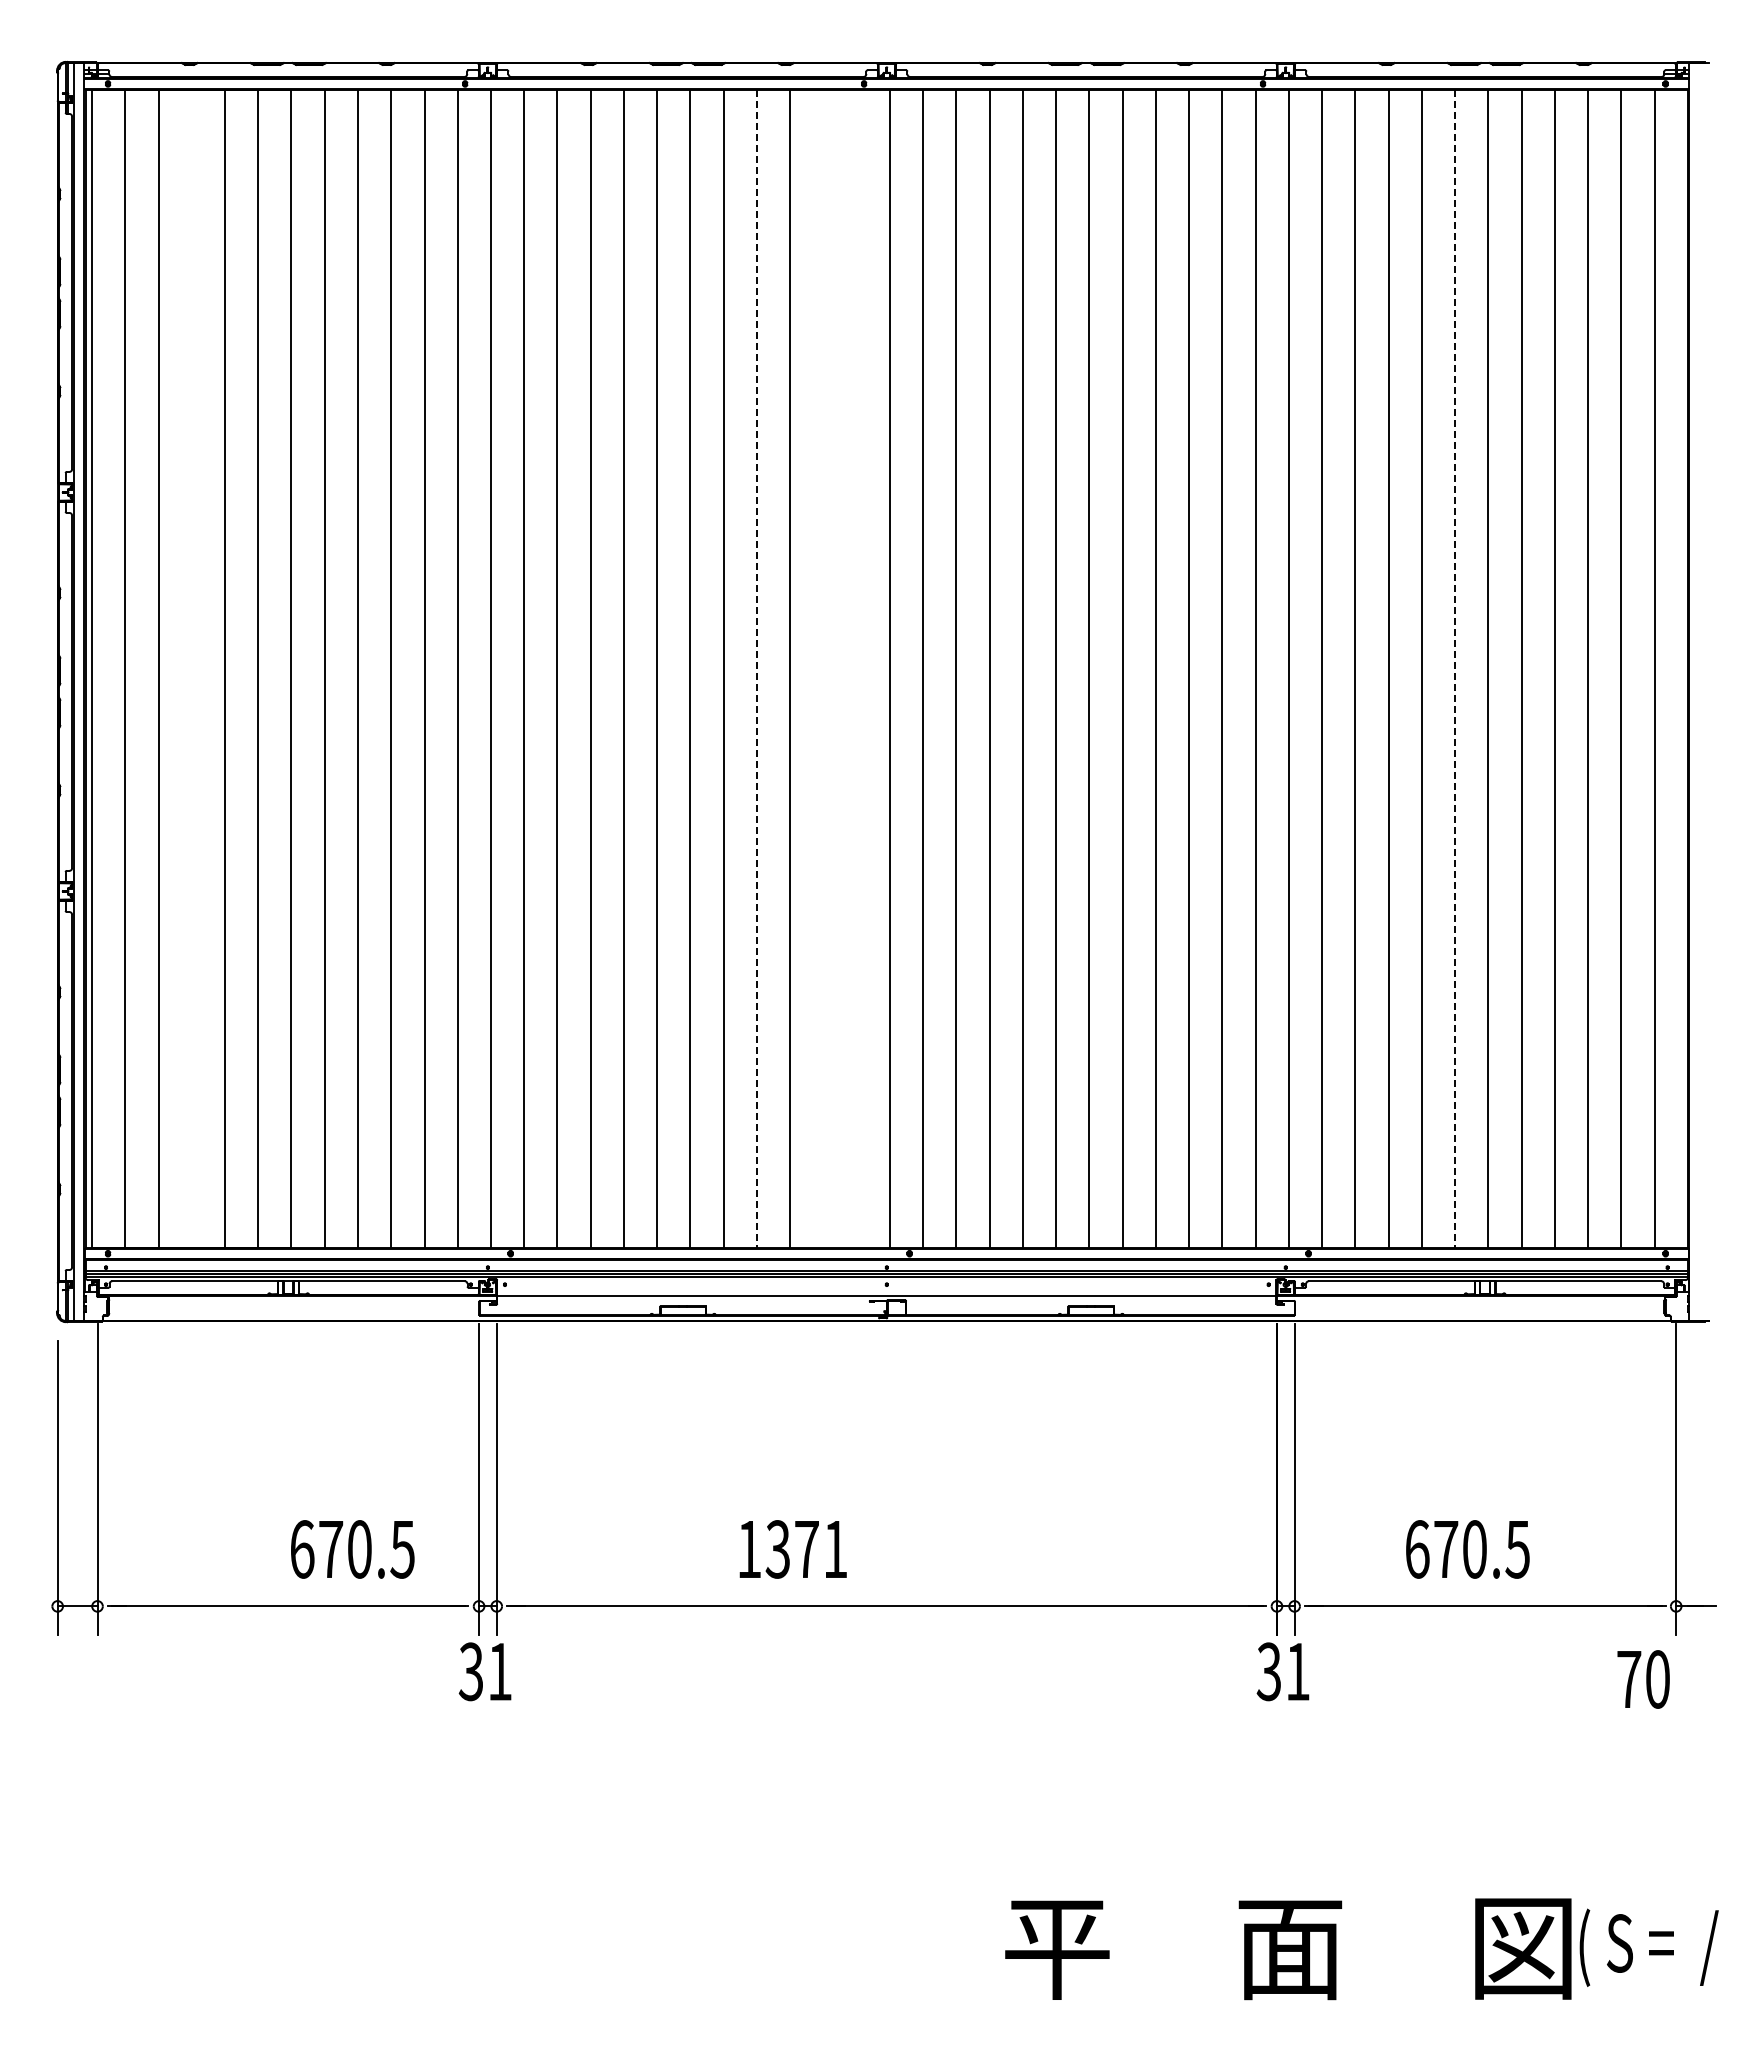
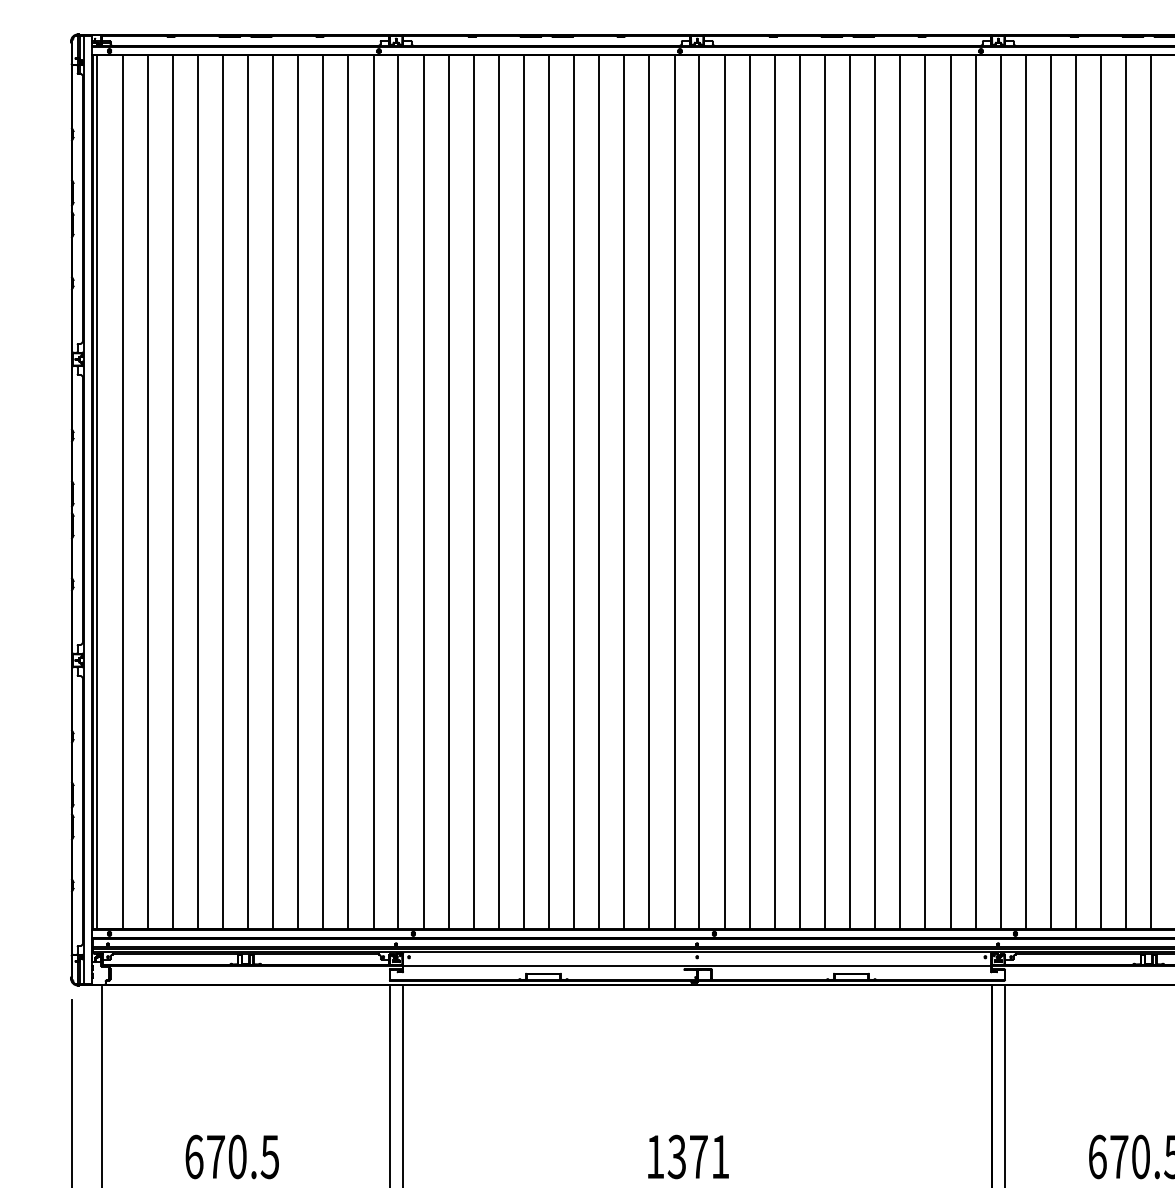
line: (191, 668) -> (172, 492), added
line: (823, 668) -> (649, 492), added
line: (856, 668) -> (674, 492), added
line: (756, 669) -> (598, 492), dashed -> solid
line: (1455, 669) -> (1126, 492), dashed -> solid
text: (352, 1549) -> (232, 1157), moved
text: (792, 1549) -> (687, 1157), moved

